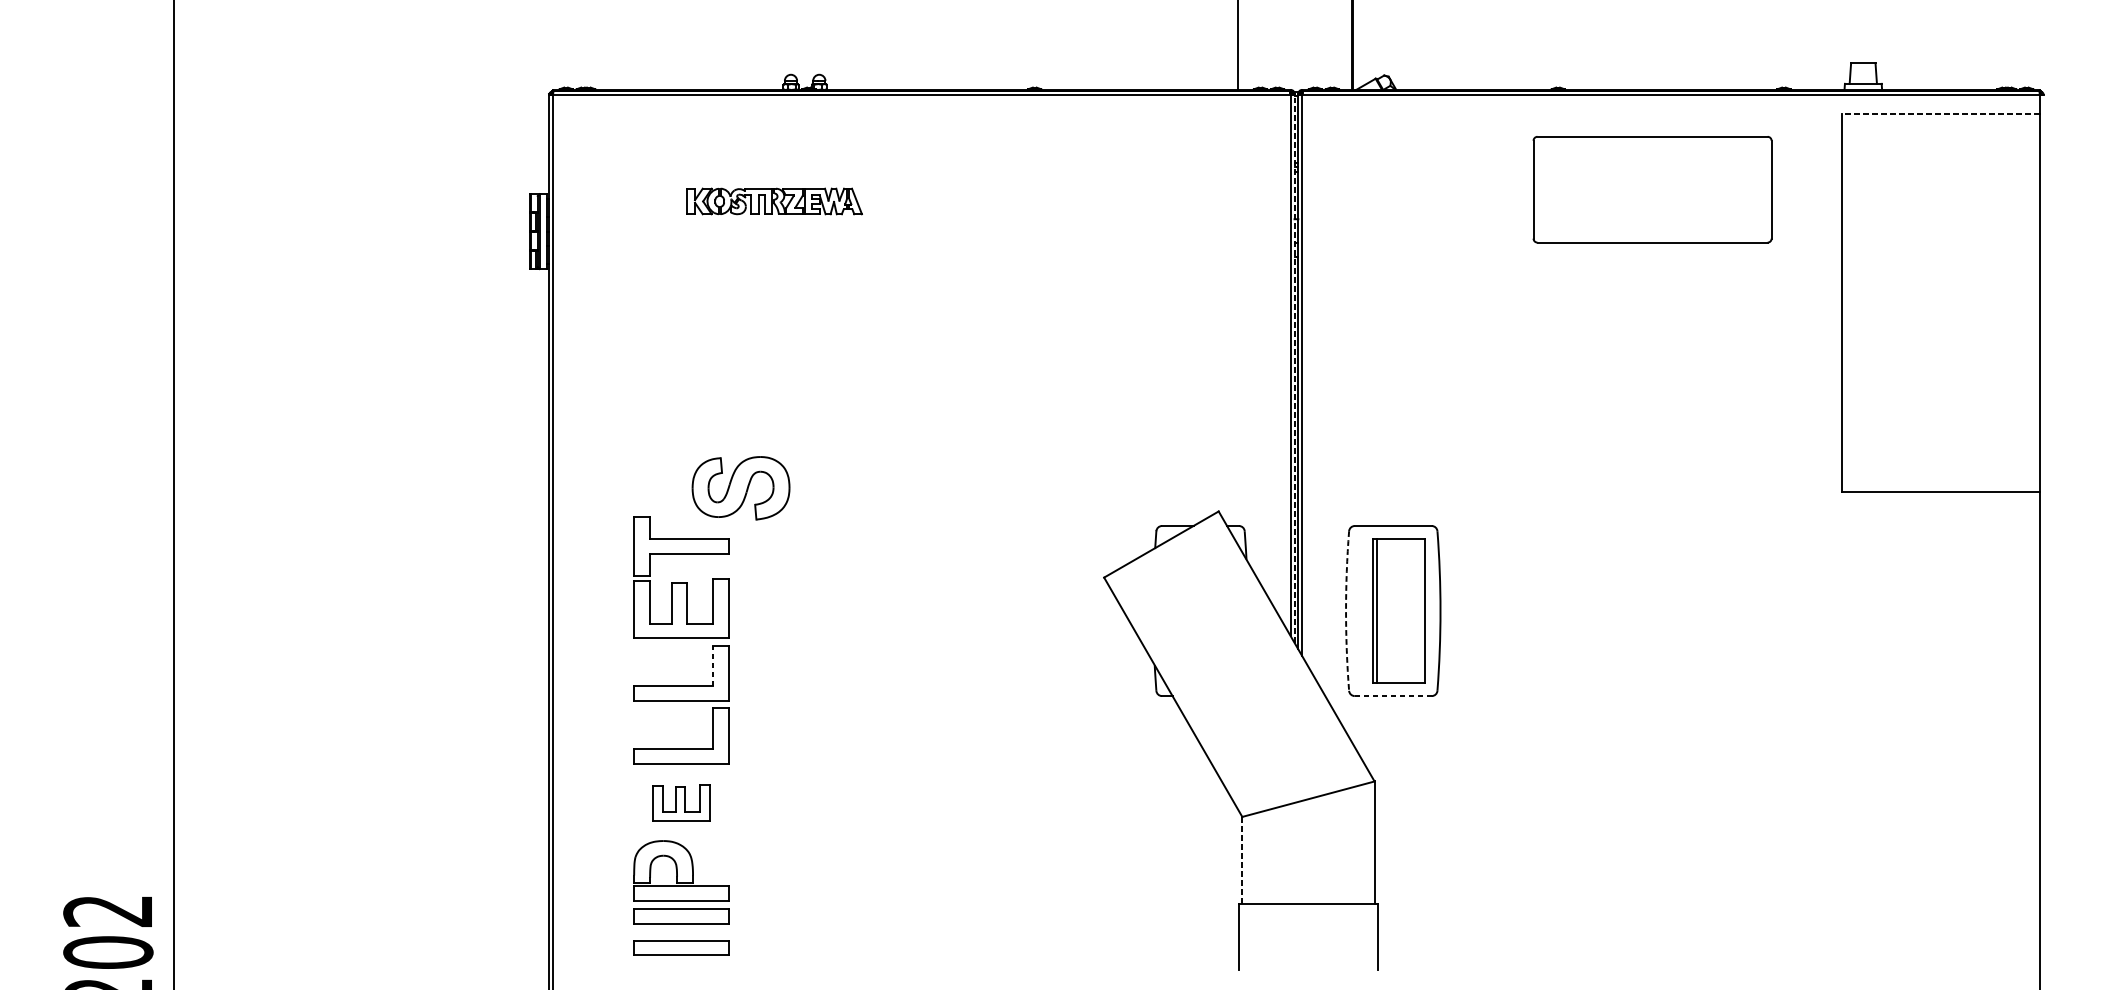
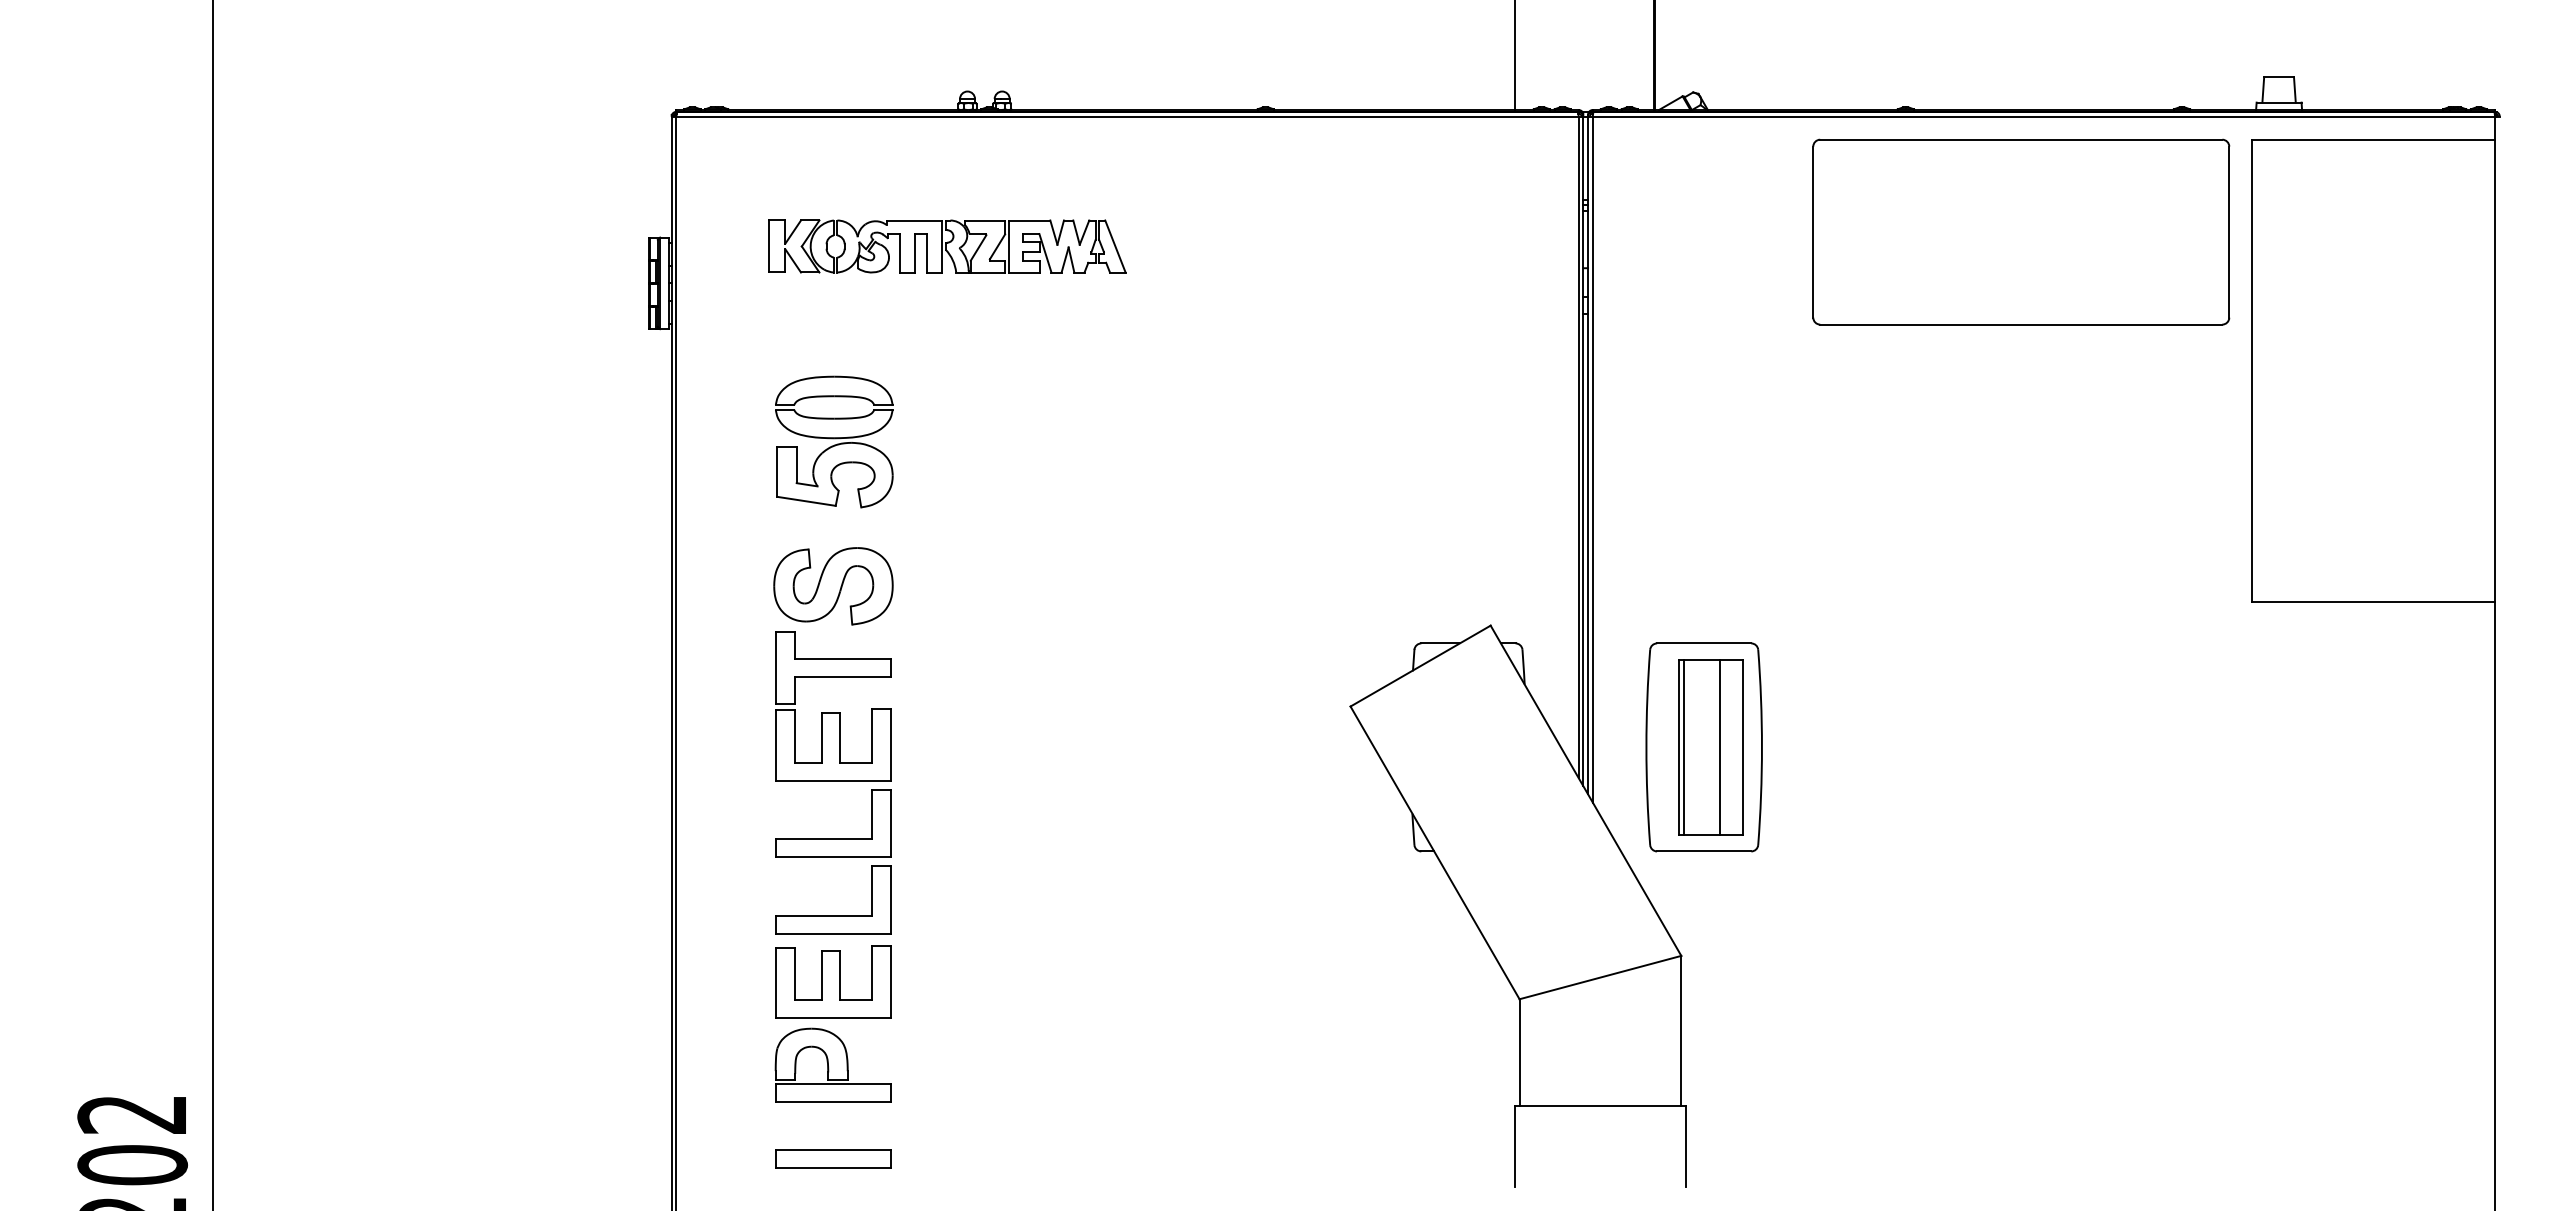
line: (1940, 113) -> (2373, 139), dashed -> solid
part: (1652, 189) -> (2021, 231), size x1.43
part: (774, 201) -> (947, 246), size x1.67
part: (682, 360) -> (834, 441), added
line: (1294, 369) -> (1583, 451), dashed -> solid
part: (741, 488) -> (833, 586), moved
arc: (1346, 611) -> (1646, 747), dashed -> solid
line: (1405, 611) -> (1719, 747), added
line: (712, 665) -> (871, 814), dashed -> solid
line: (1393, 696) -> (1704, 851), dashed -> solid
part: (681, 802) -> (833, 981), size x1.67
line: (1242, 861) -> (1519, 1053), dashed -> solid
part: (681, 916) -> (833, 1120), removed

